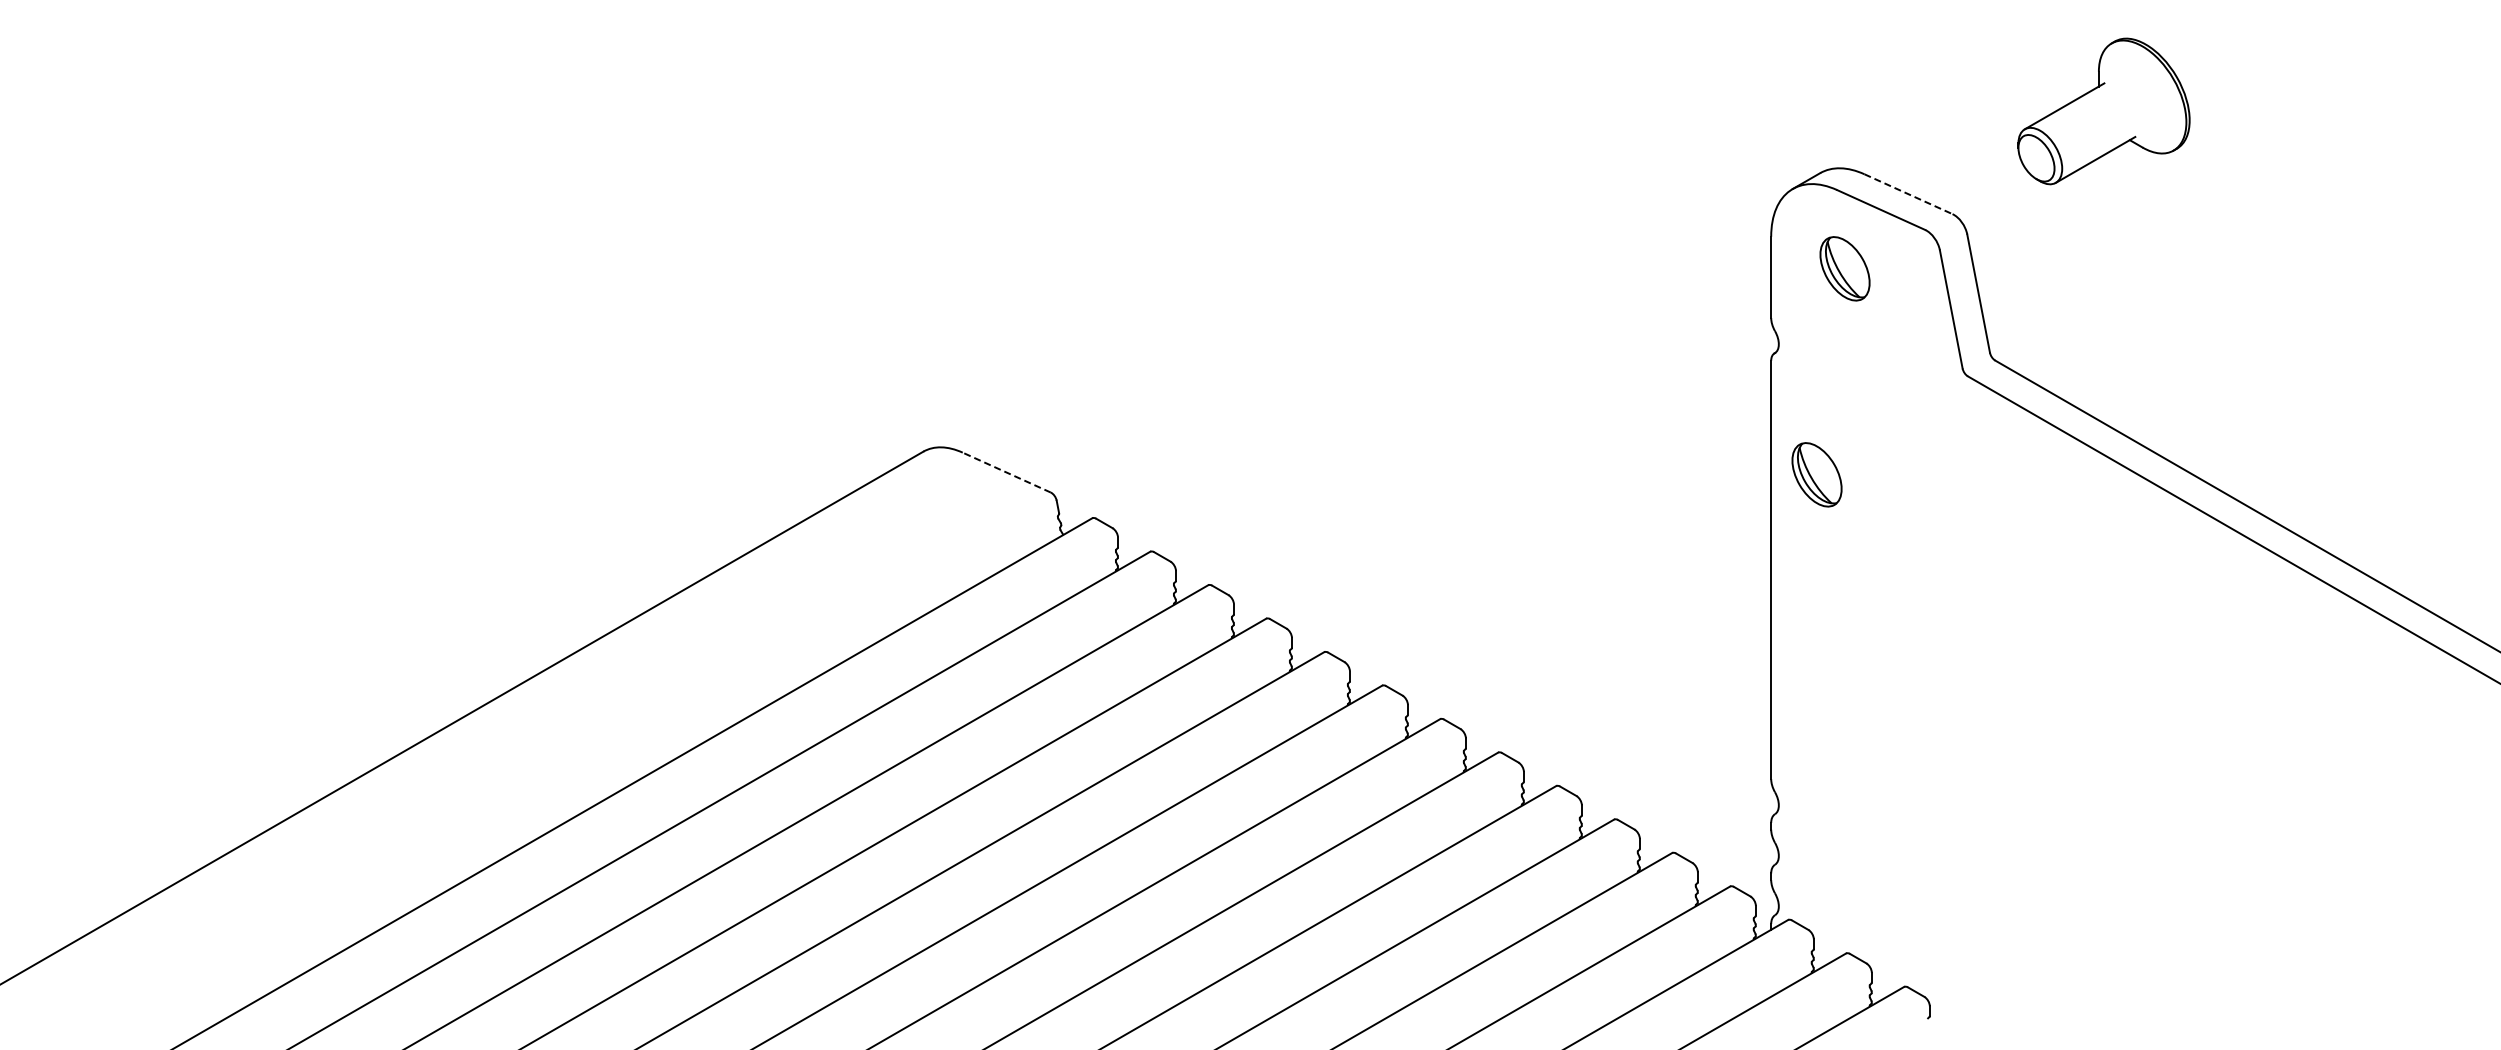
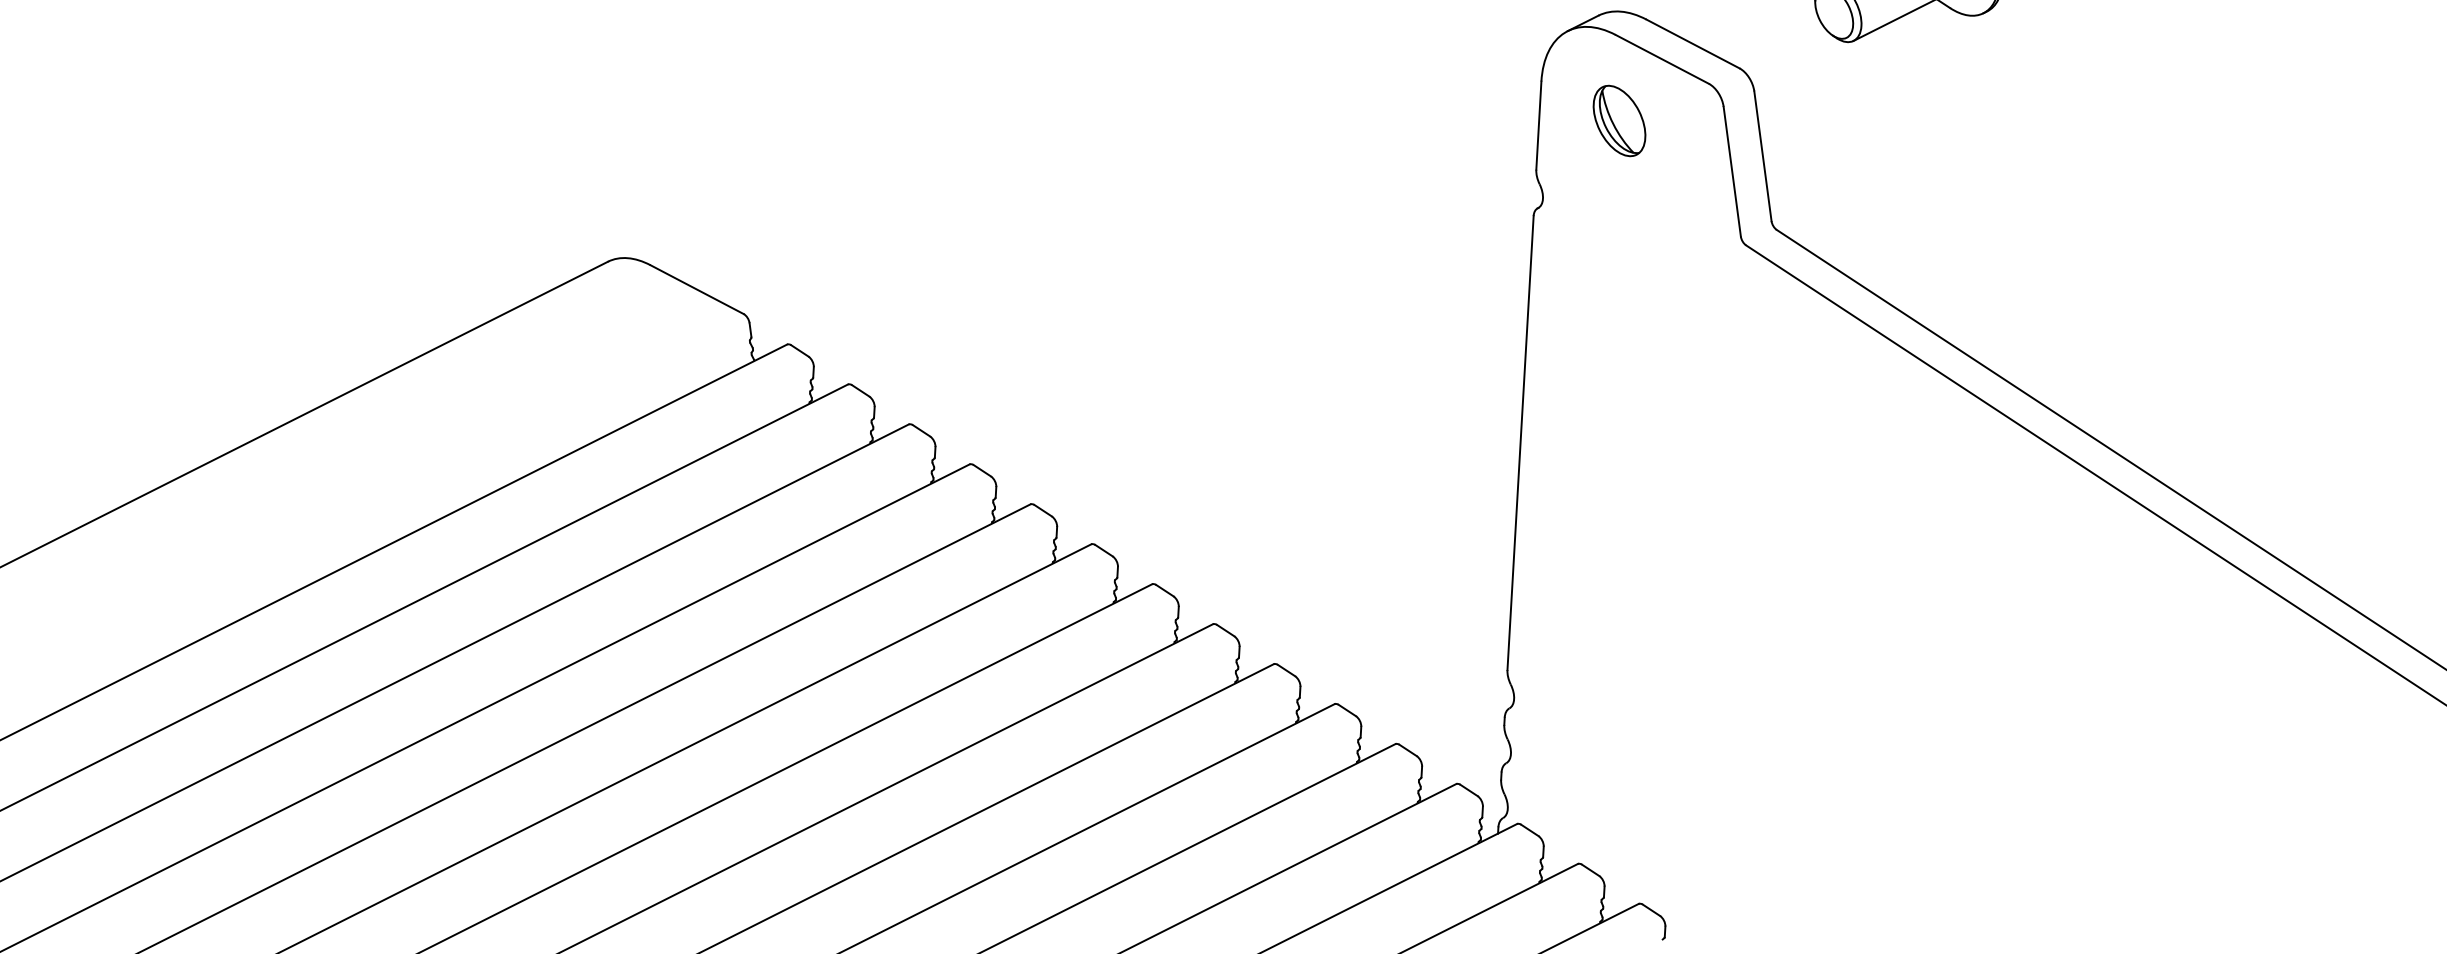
line: (1908, 194) -> (1693, 44), dashed -> solid
line: (1006, 472) -> (696, 289), dashed -> solid
part: (1816, 474) -> (1575, 342), removed

